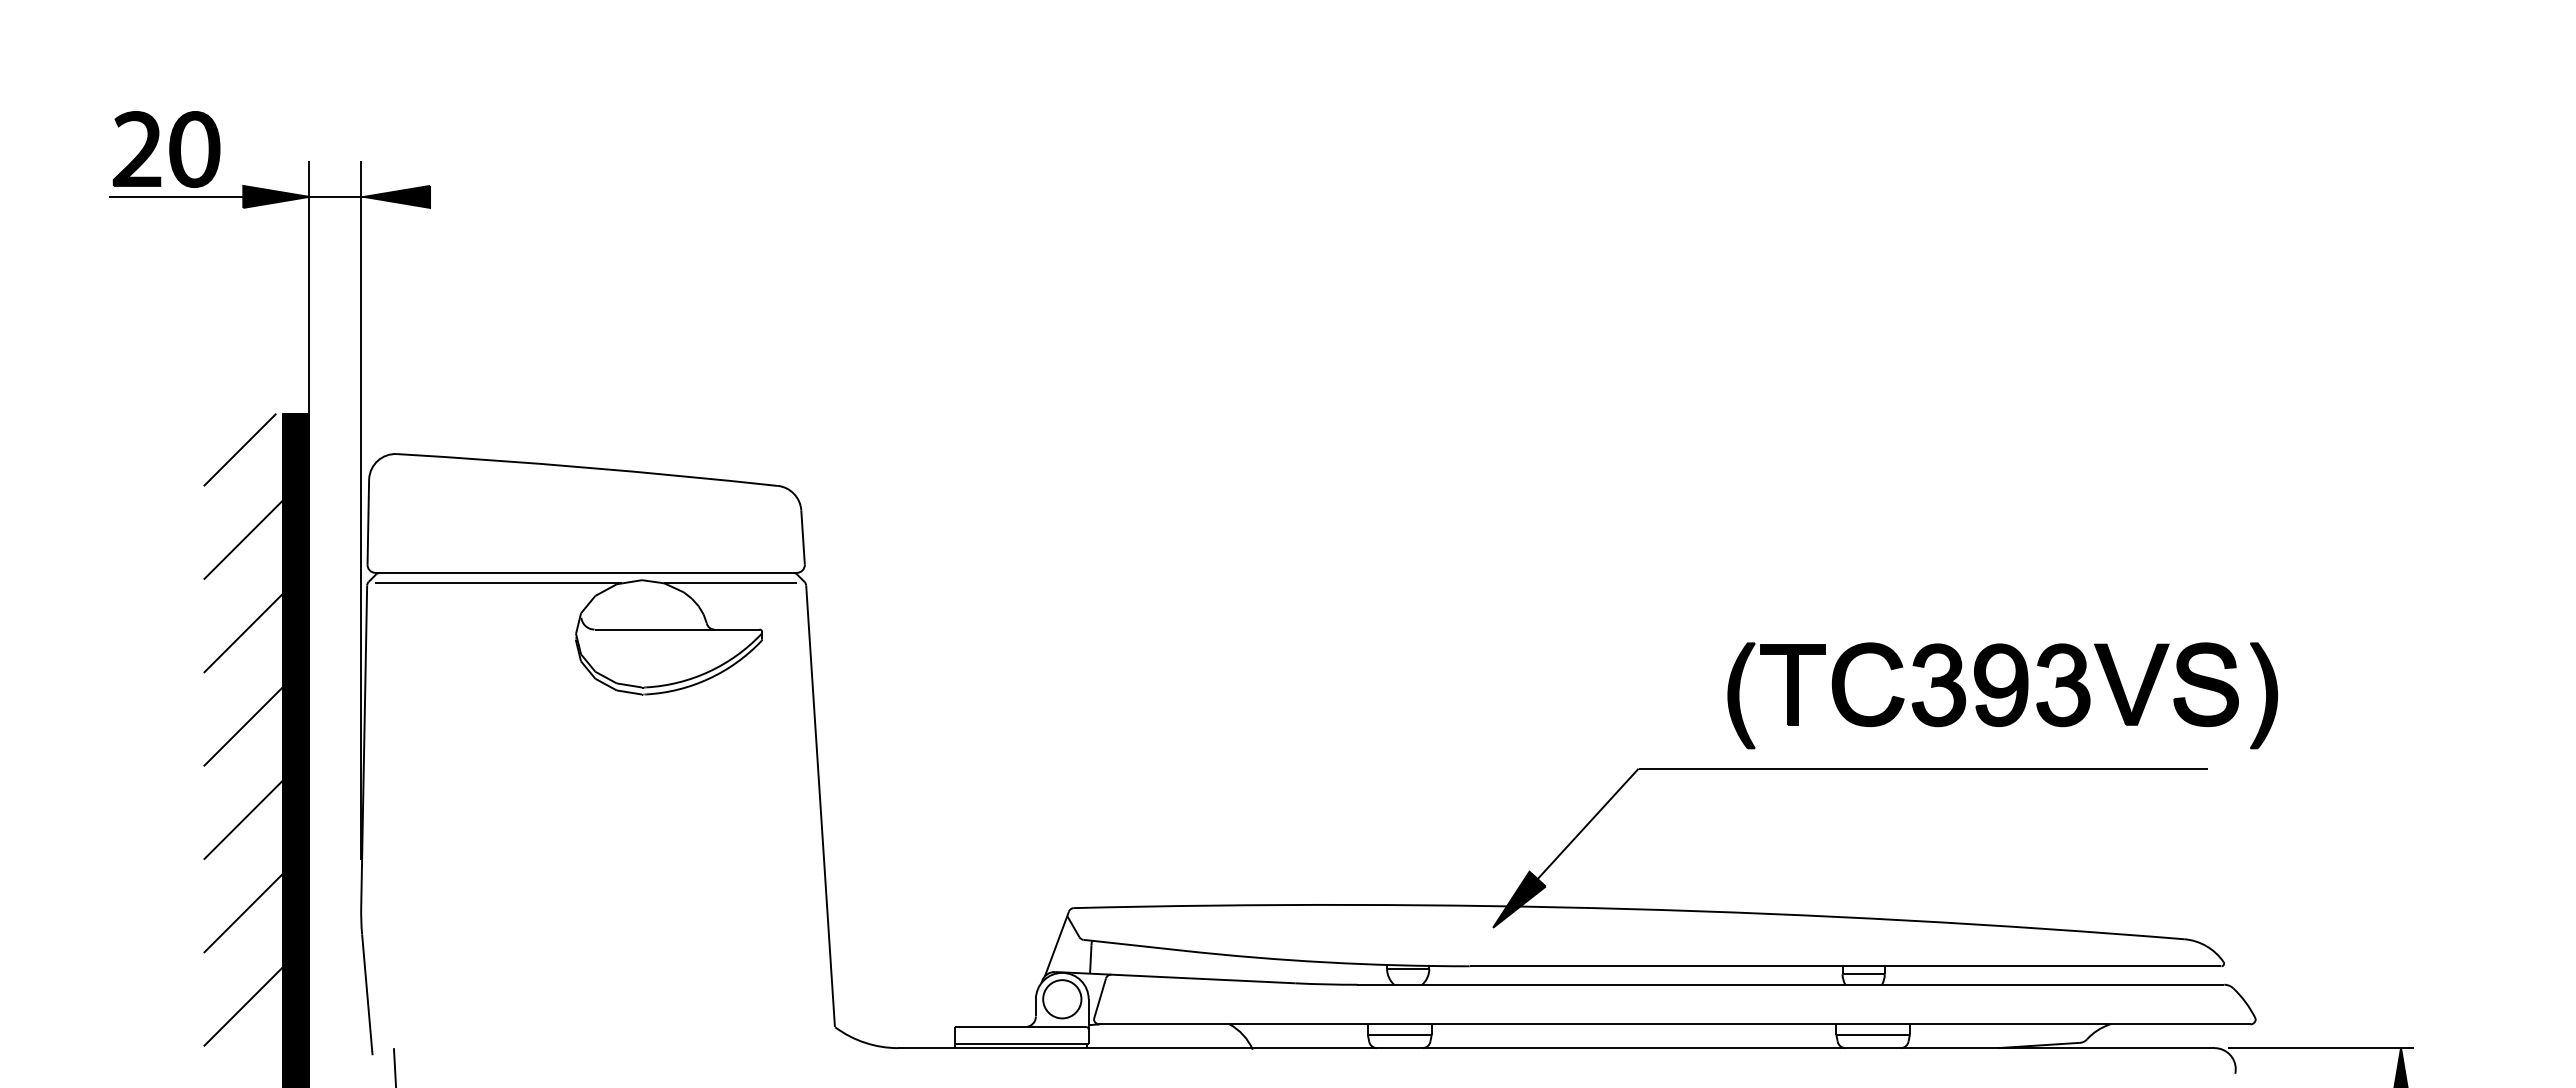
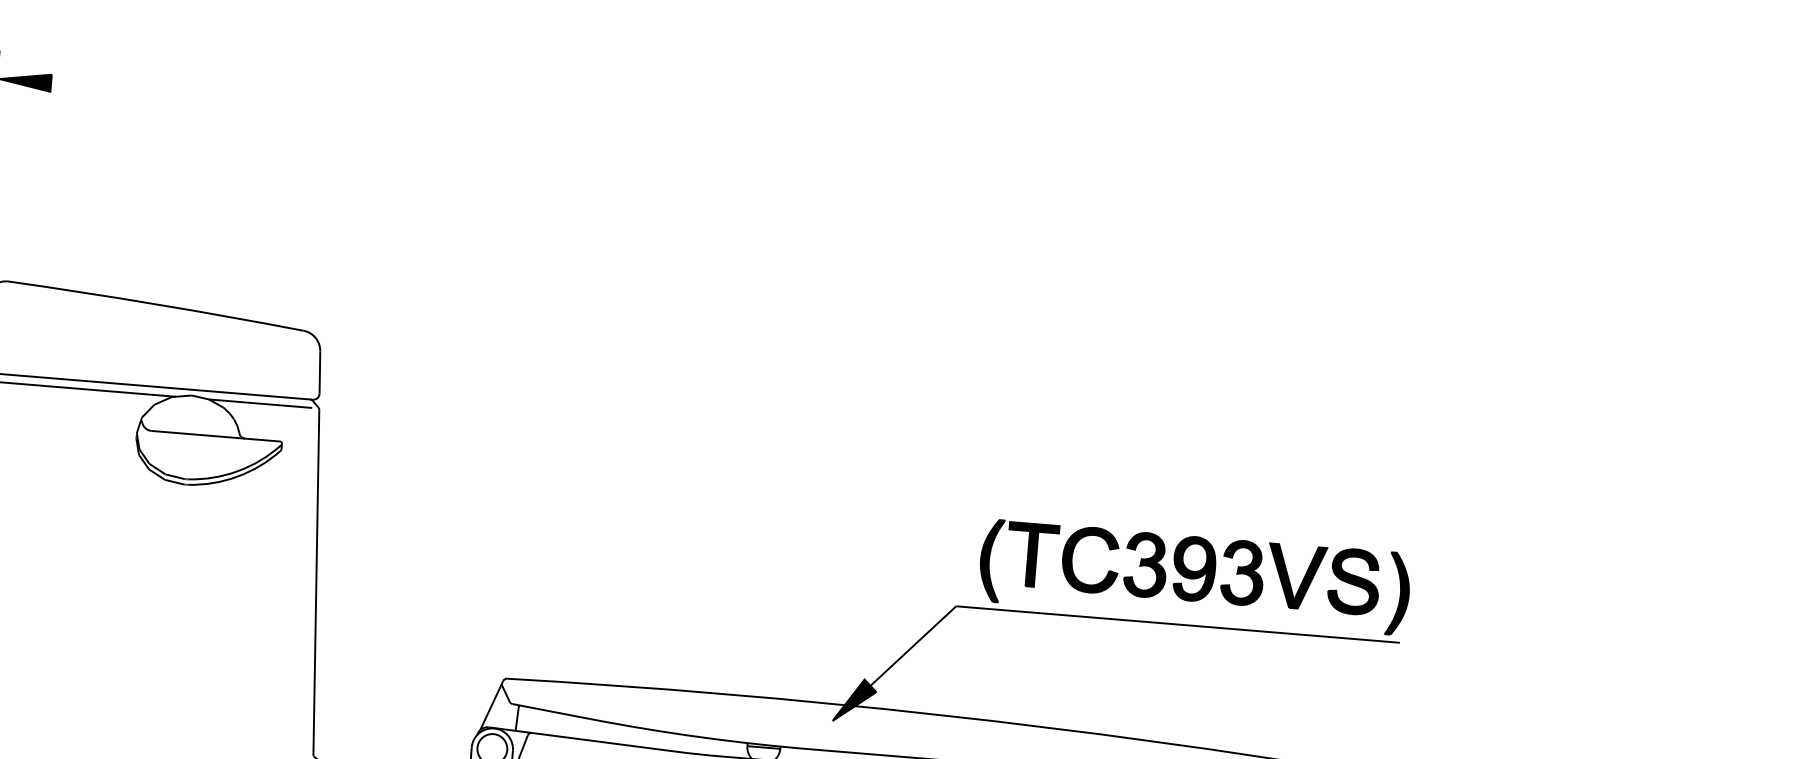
part: (2002, 695) -> (1194, 577), moved

